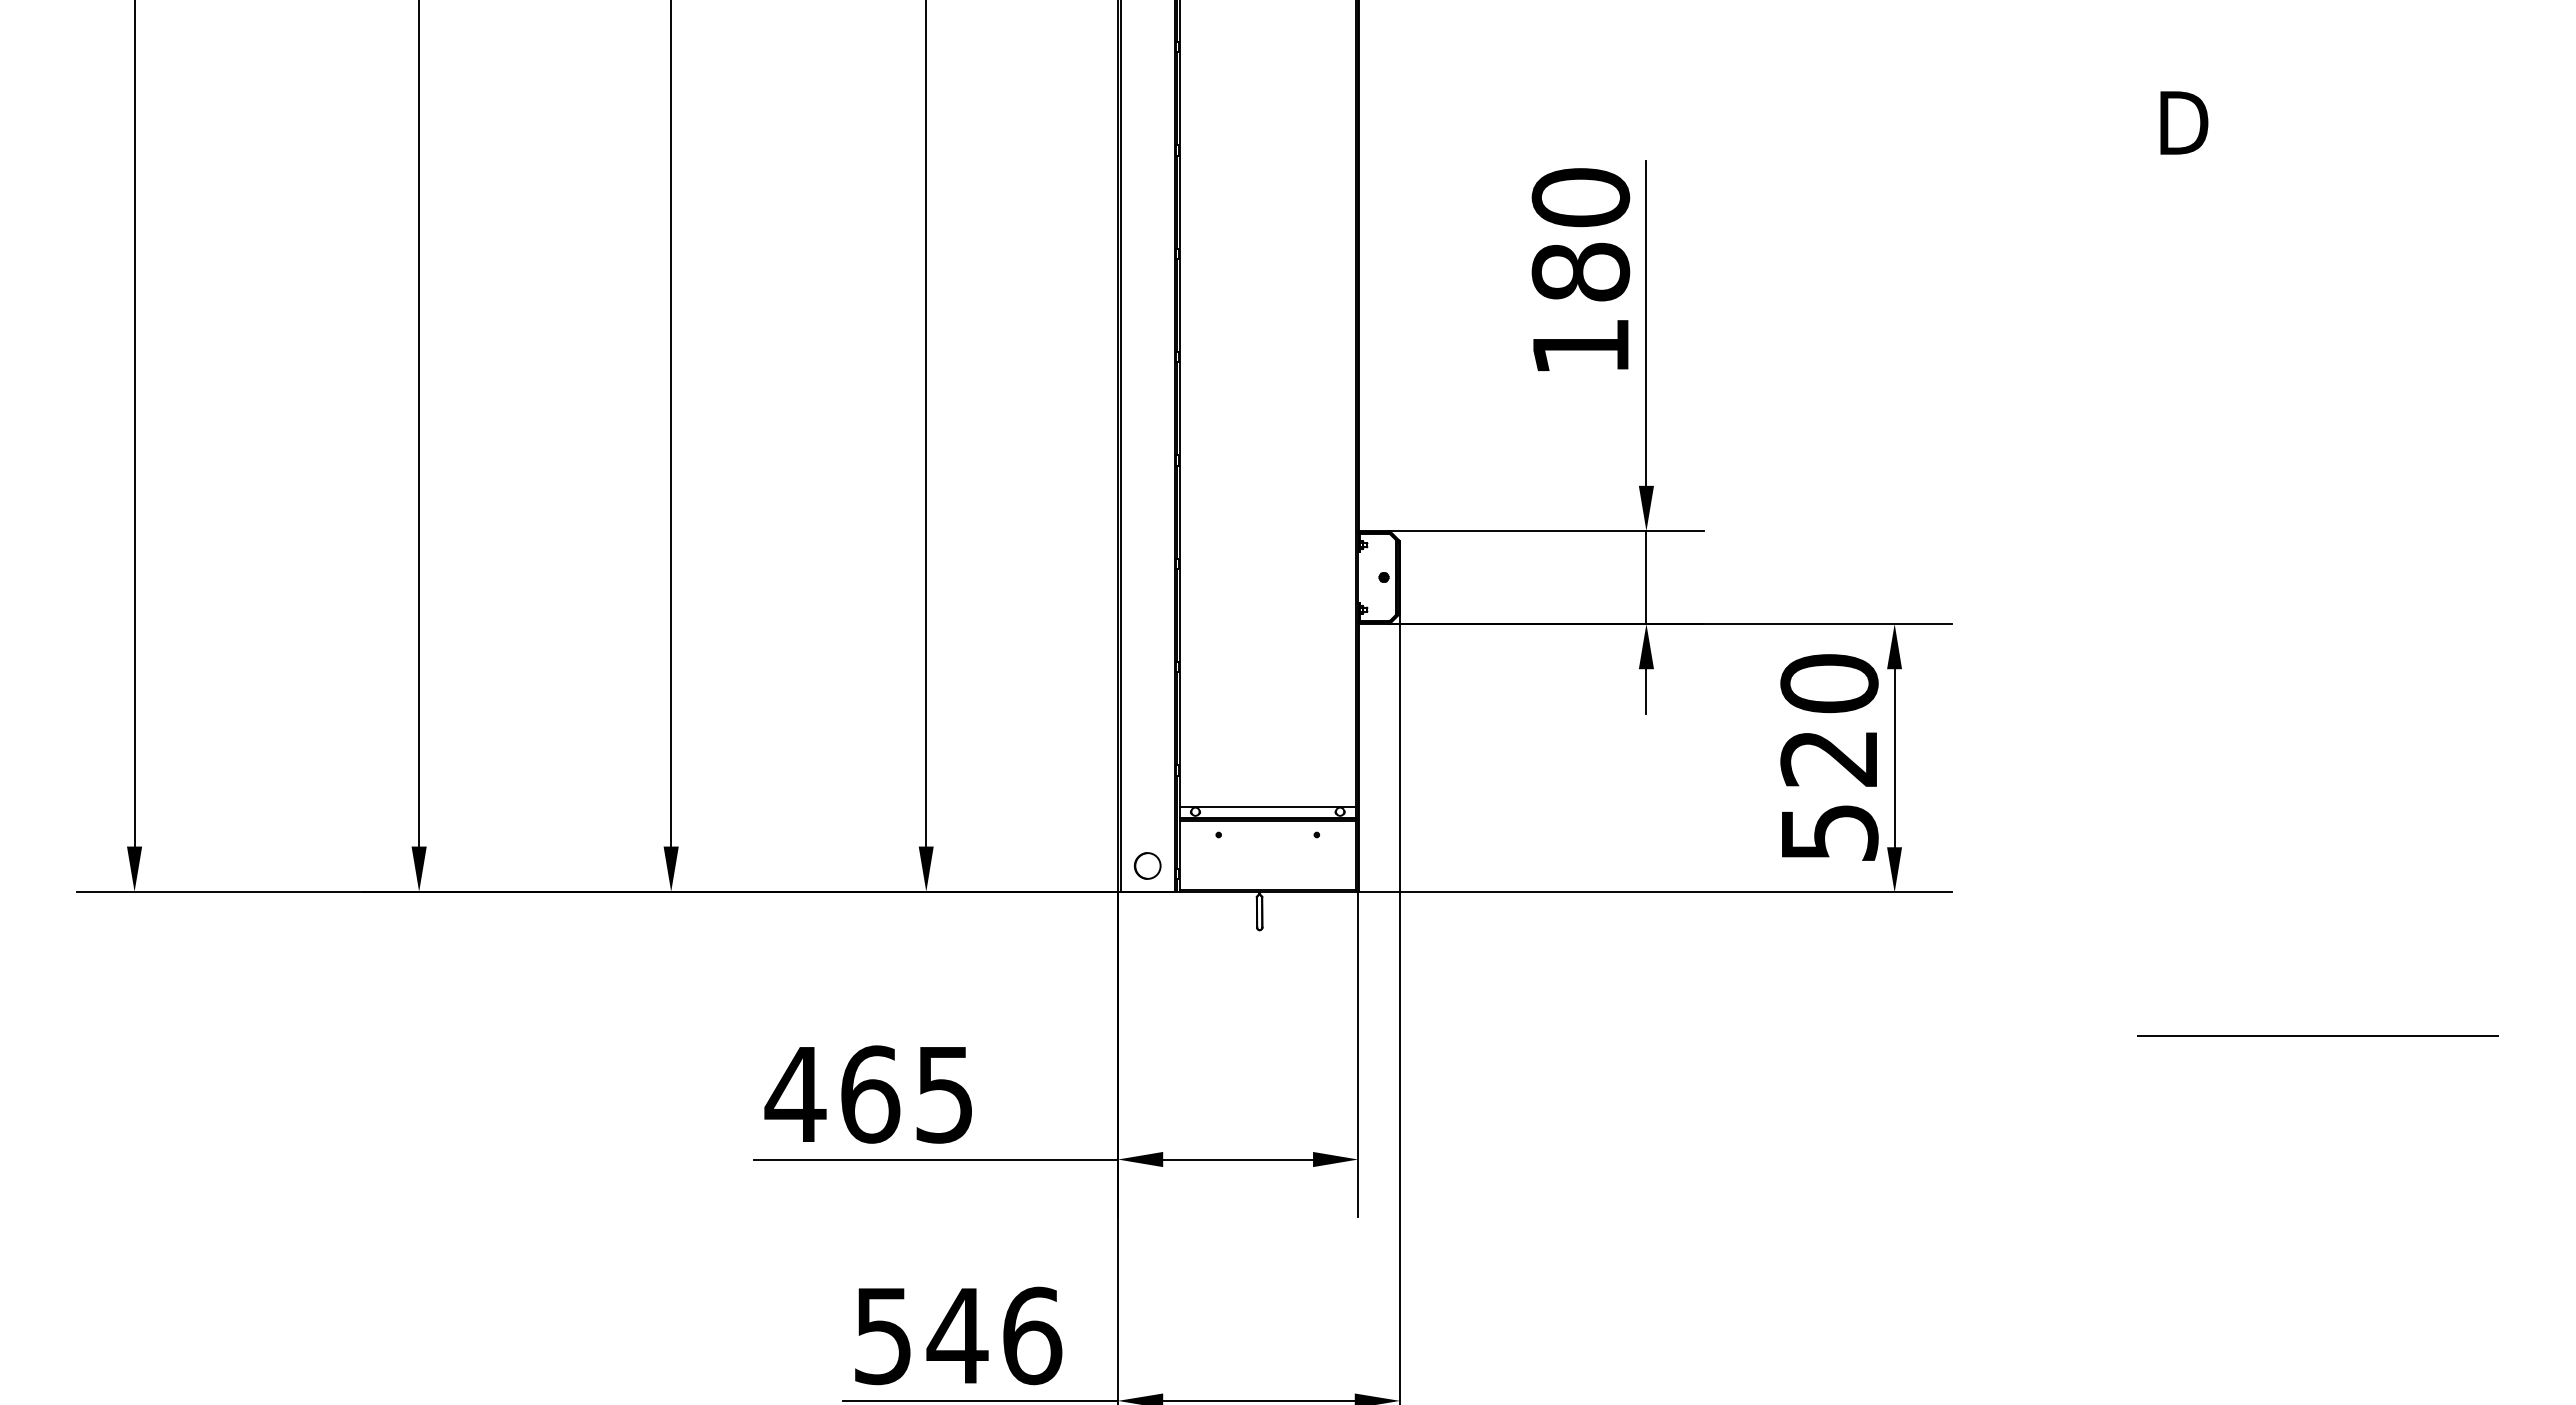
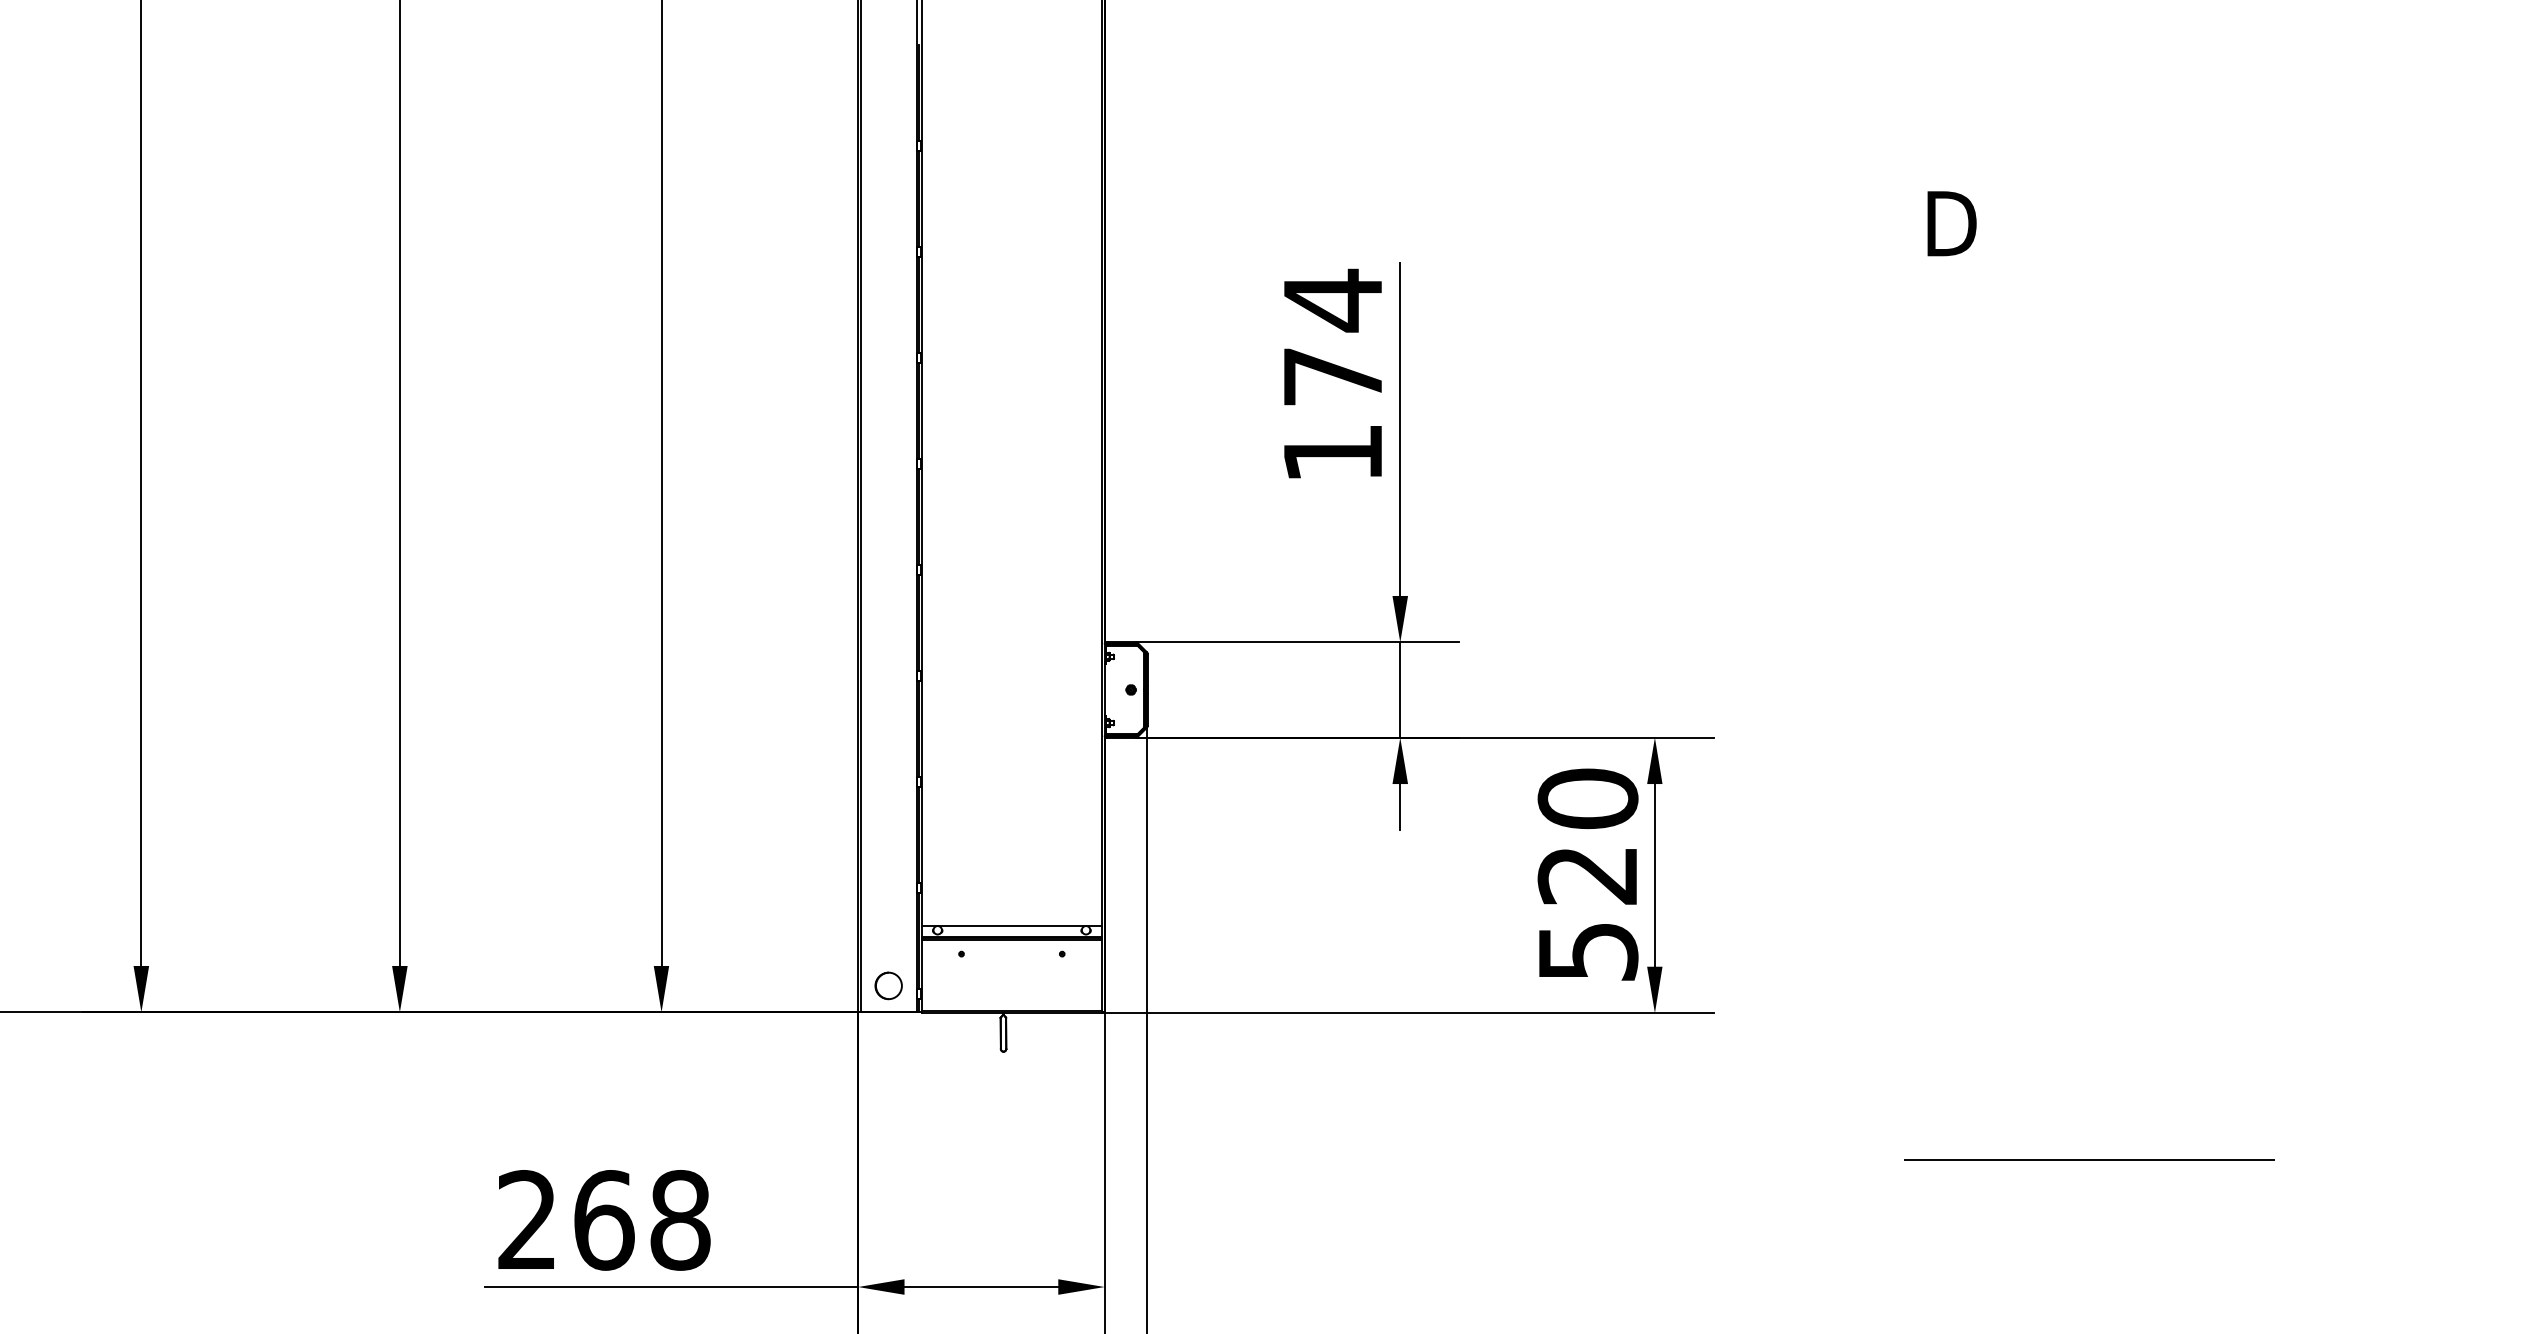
text: (1580, 234) -> (1332, 338), 180 -> 174
text: (869, 1094) -> (603, 1220), 465 -> 268

